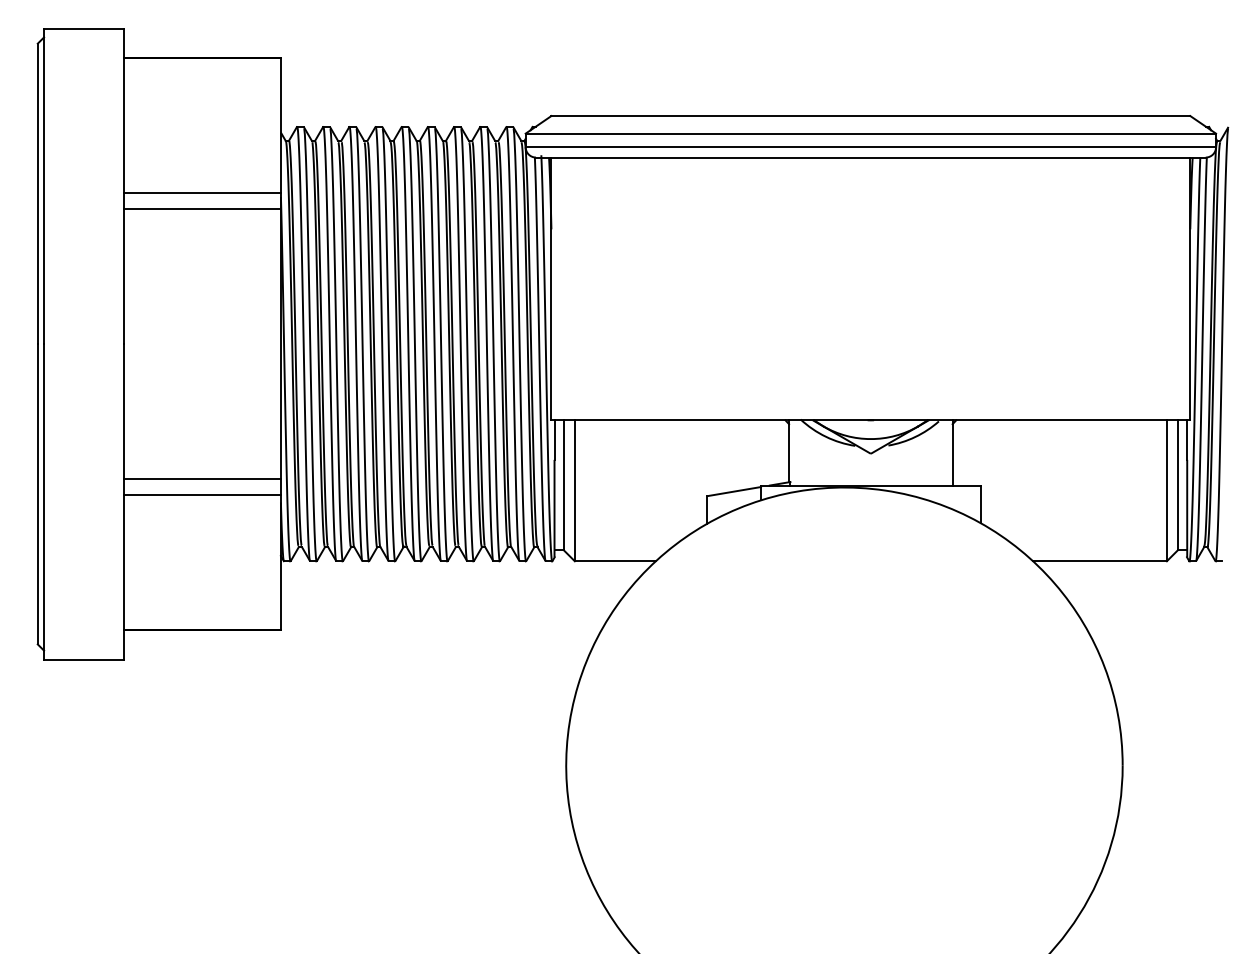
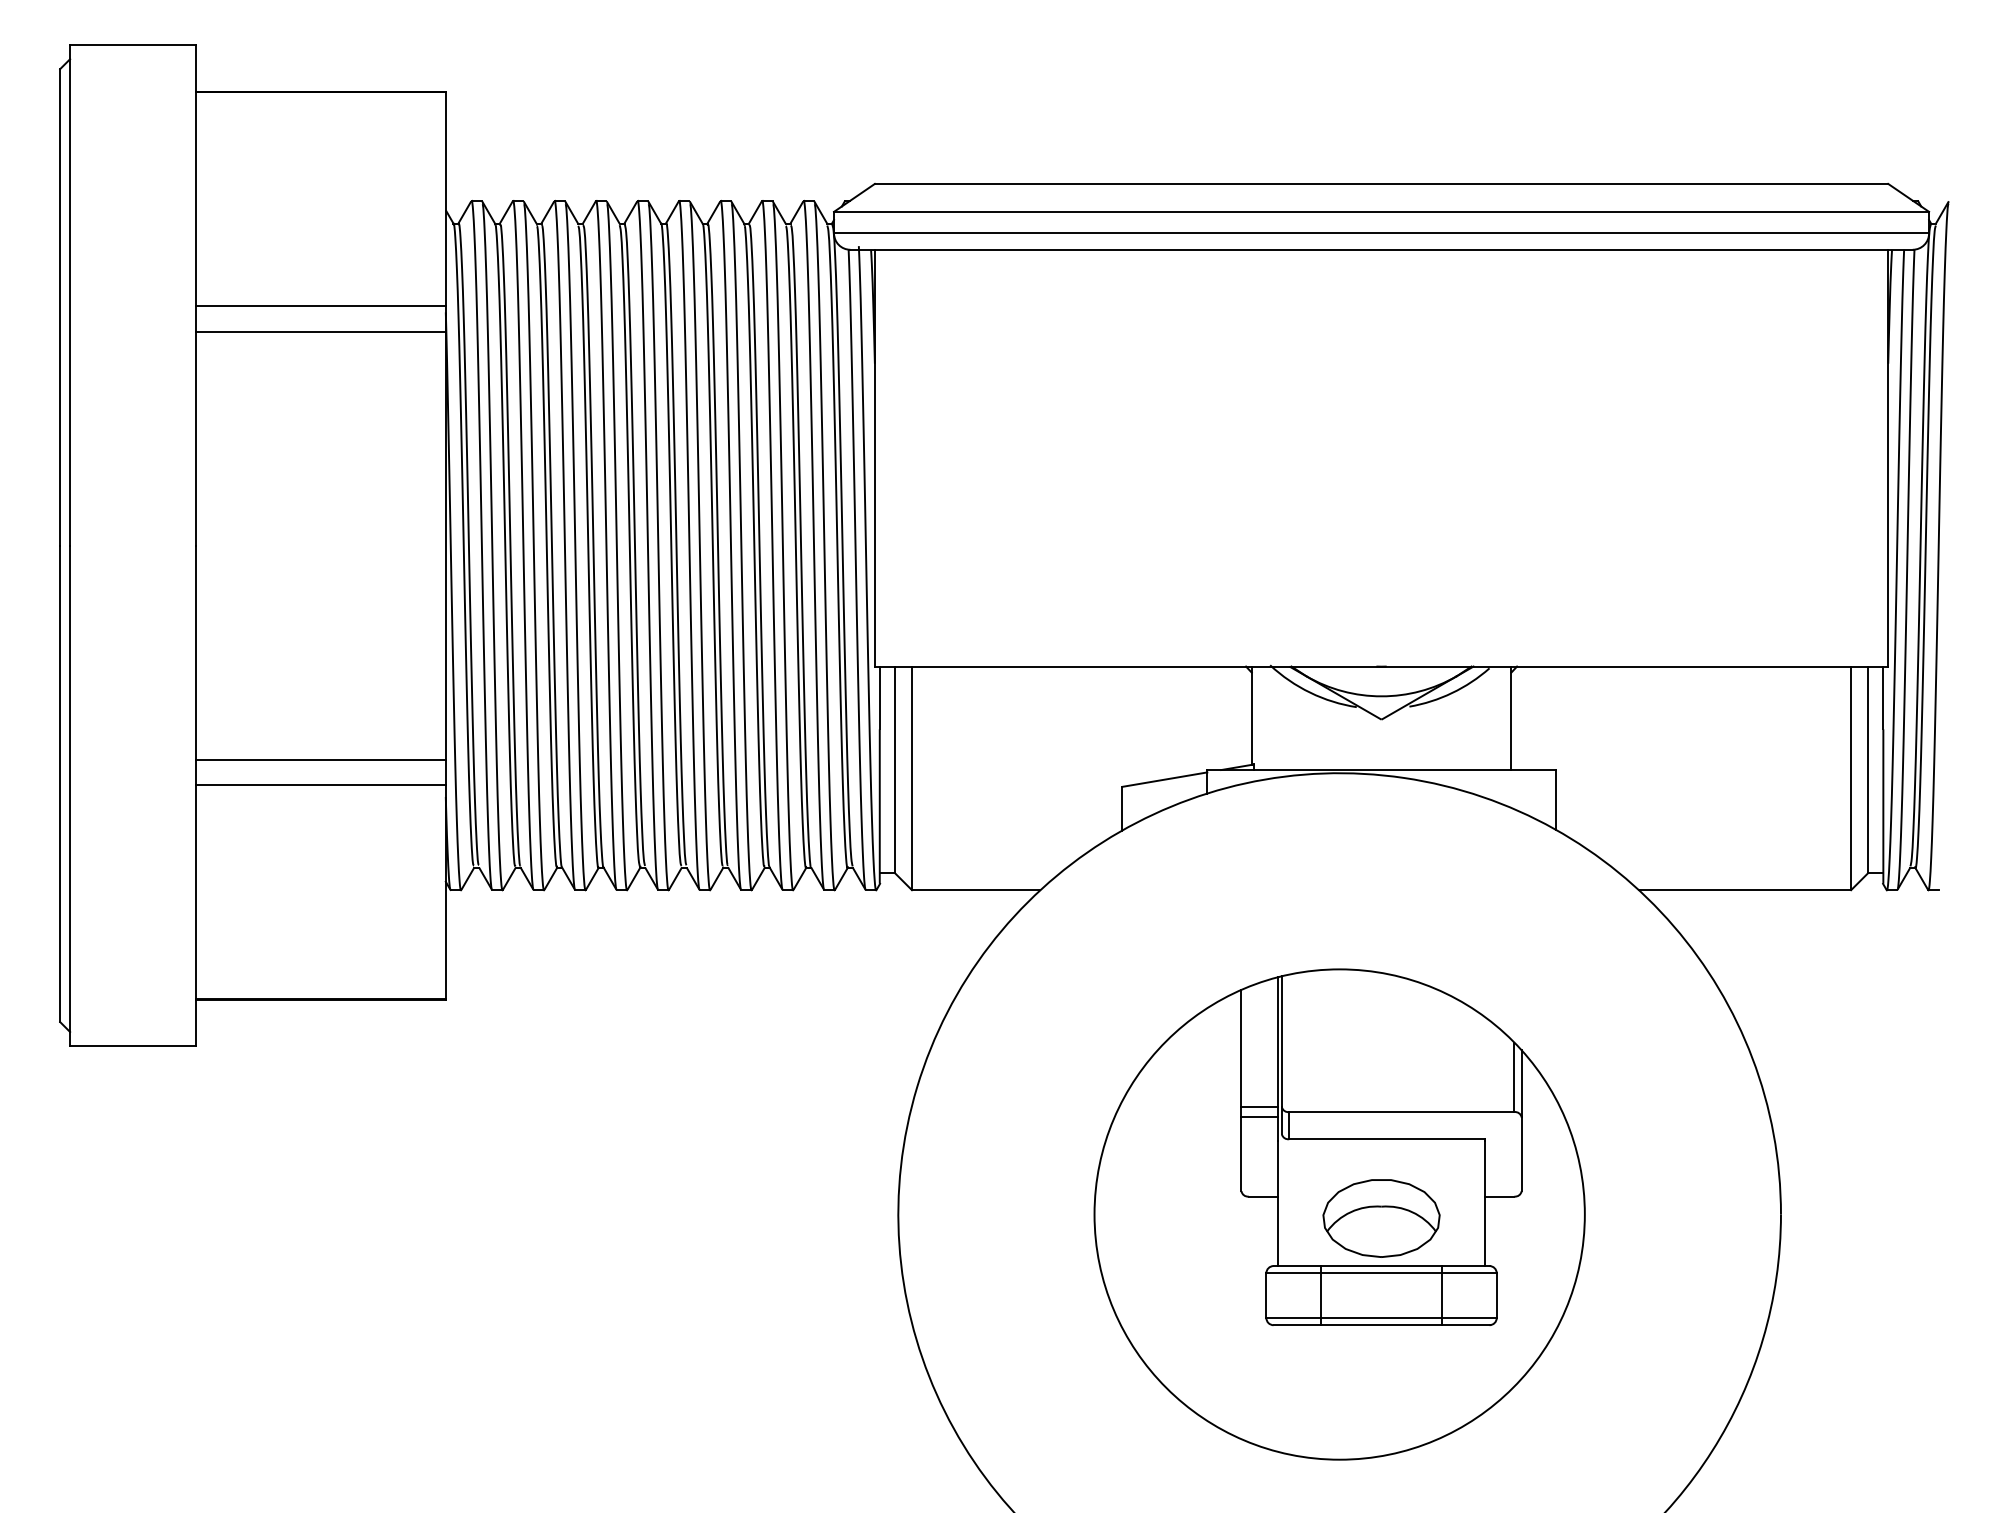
part: (844, 765) -> (1339, 1214), added

